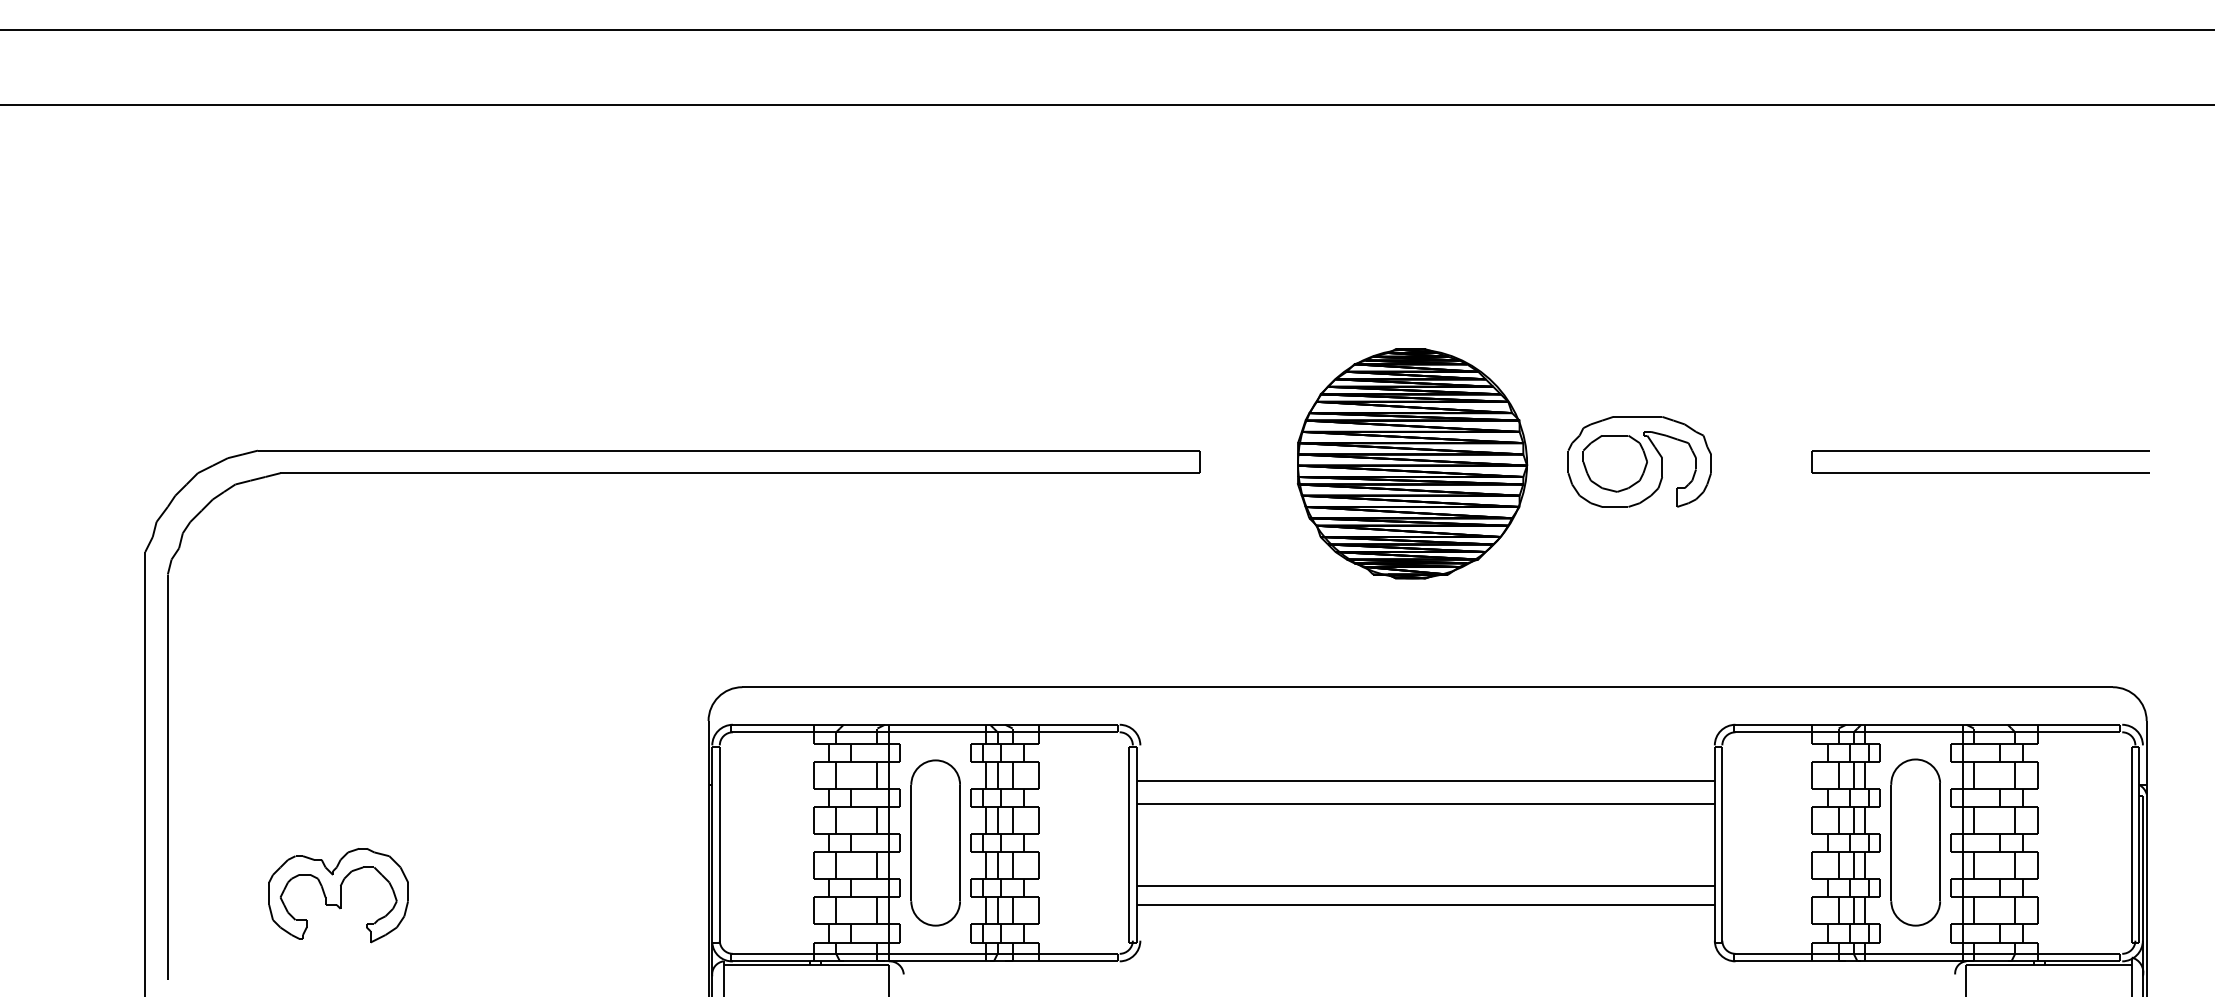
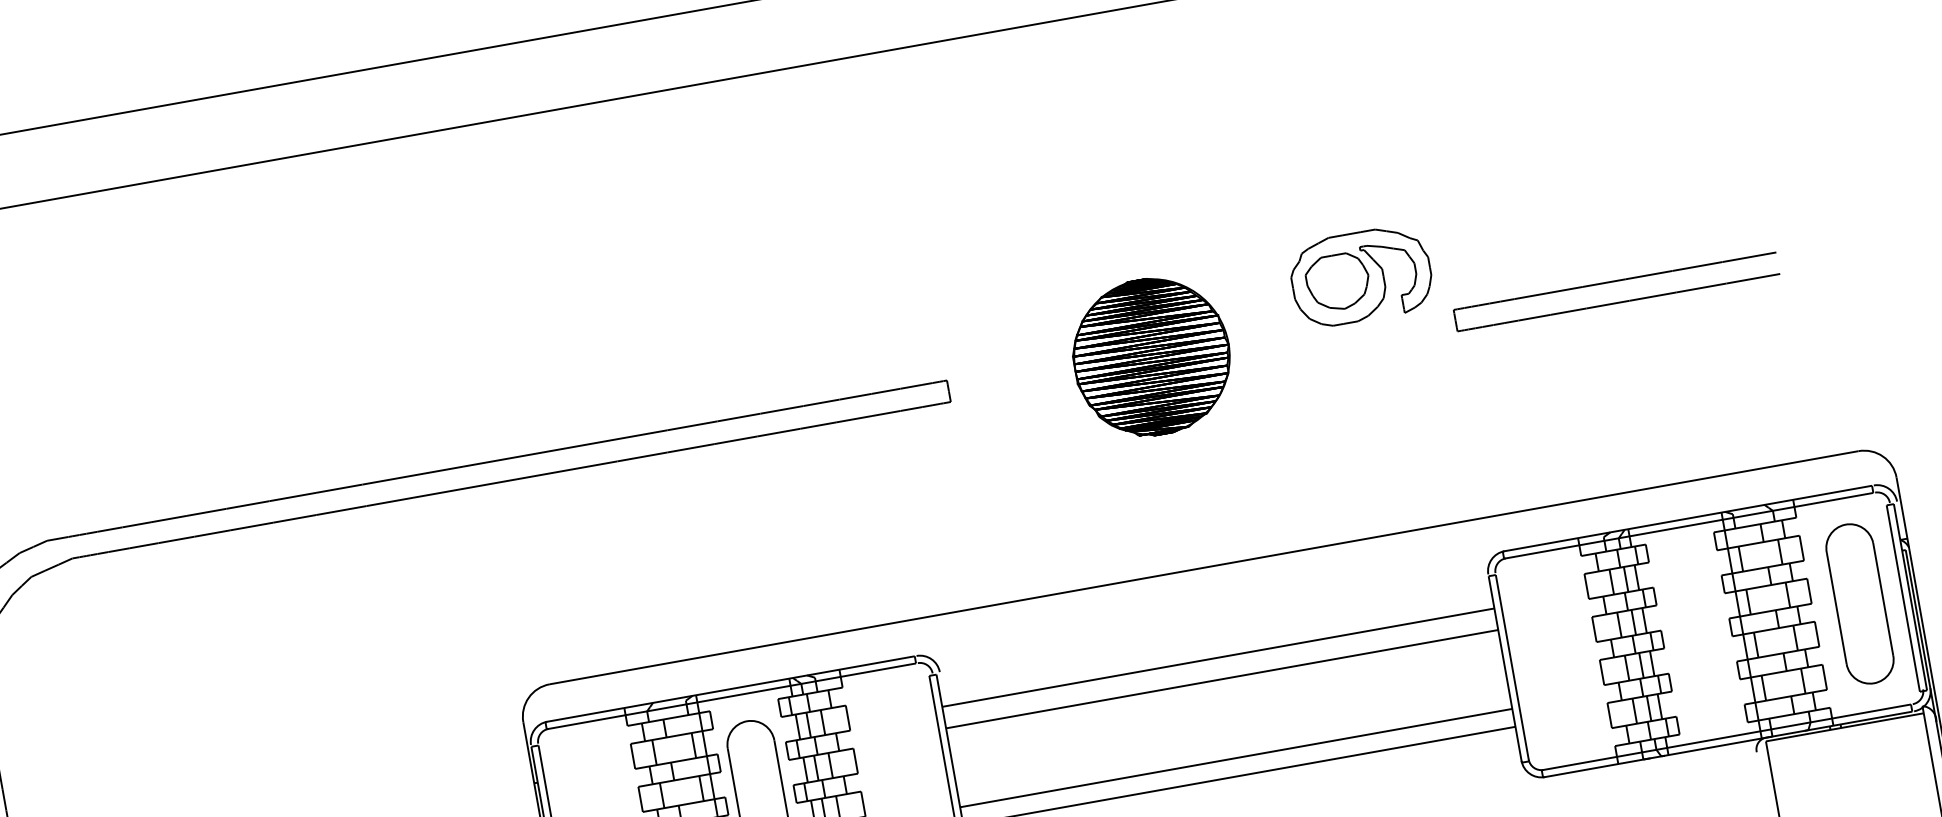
part: (1980, 451) -> (1614, 282), moved
part: (1639, 461) -> (1360, 276), moved
part: (1412, 463) -> (1151, 356), size x0.7
part: (1915, 842) -> (1859, 603), moved

